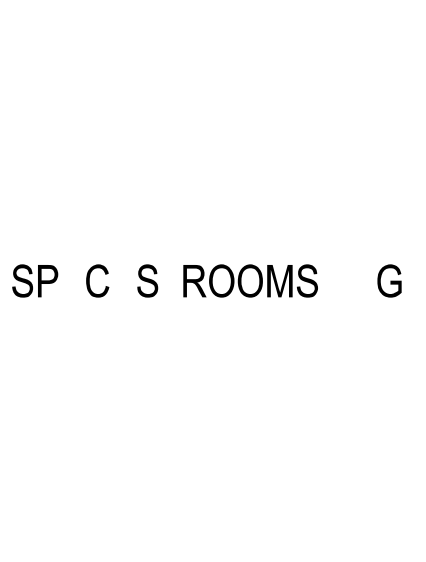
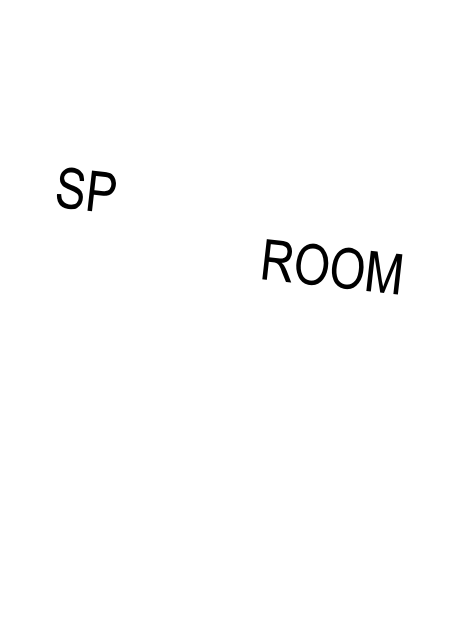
part: (35, 280) -> (86, 189), moved
fill: (97, 280) -> (158, 246), removed
part: (147, 280) -> (220, 253), removed
fill: (307, 280) -> (418, 275), removed

